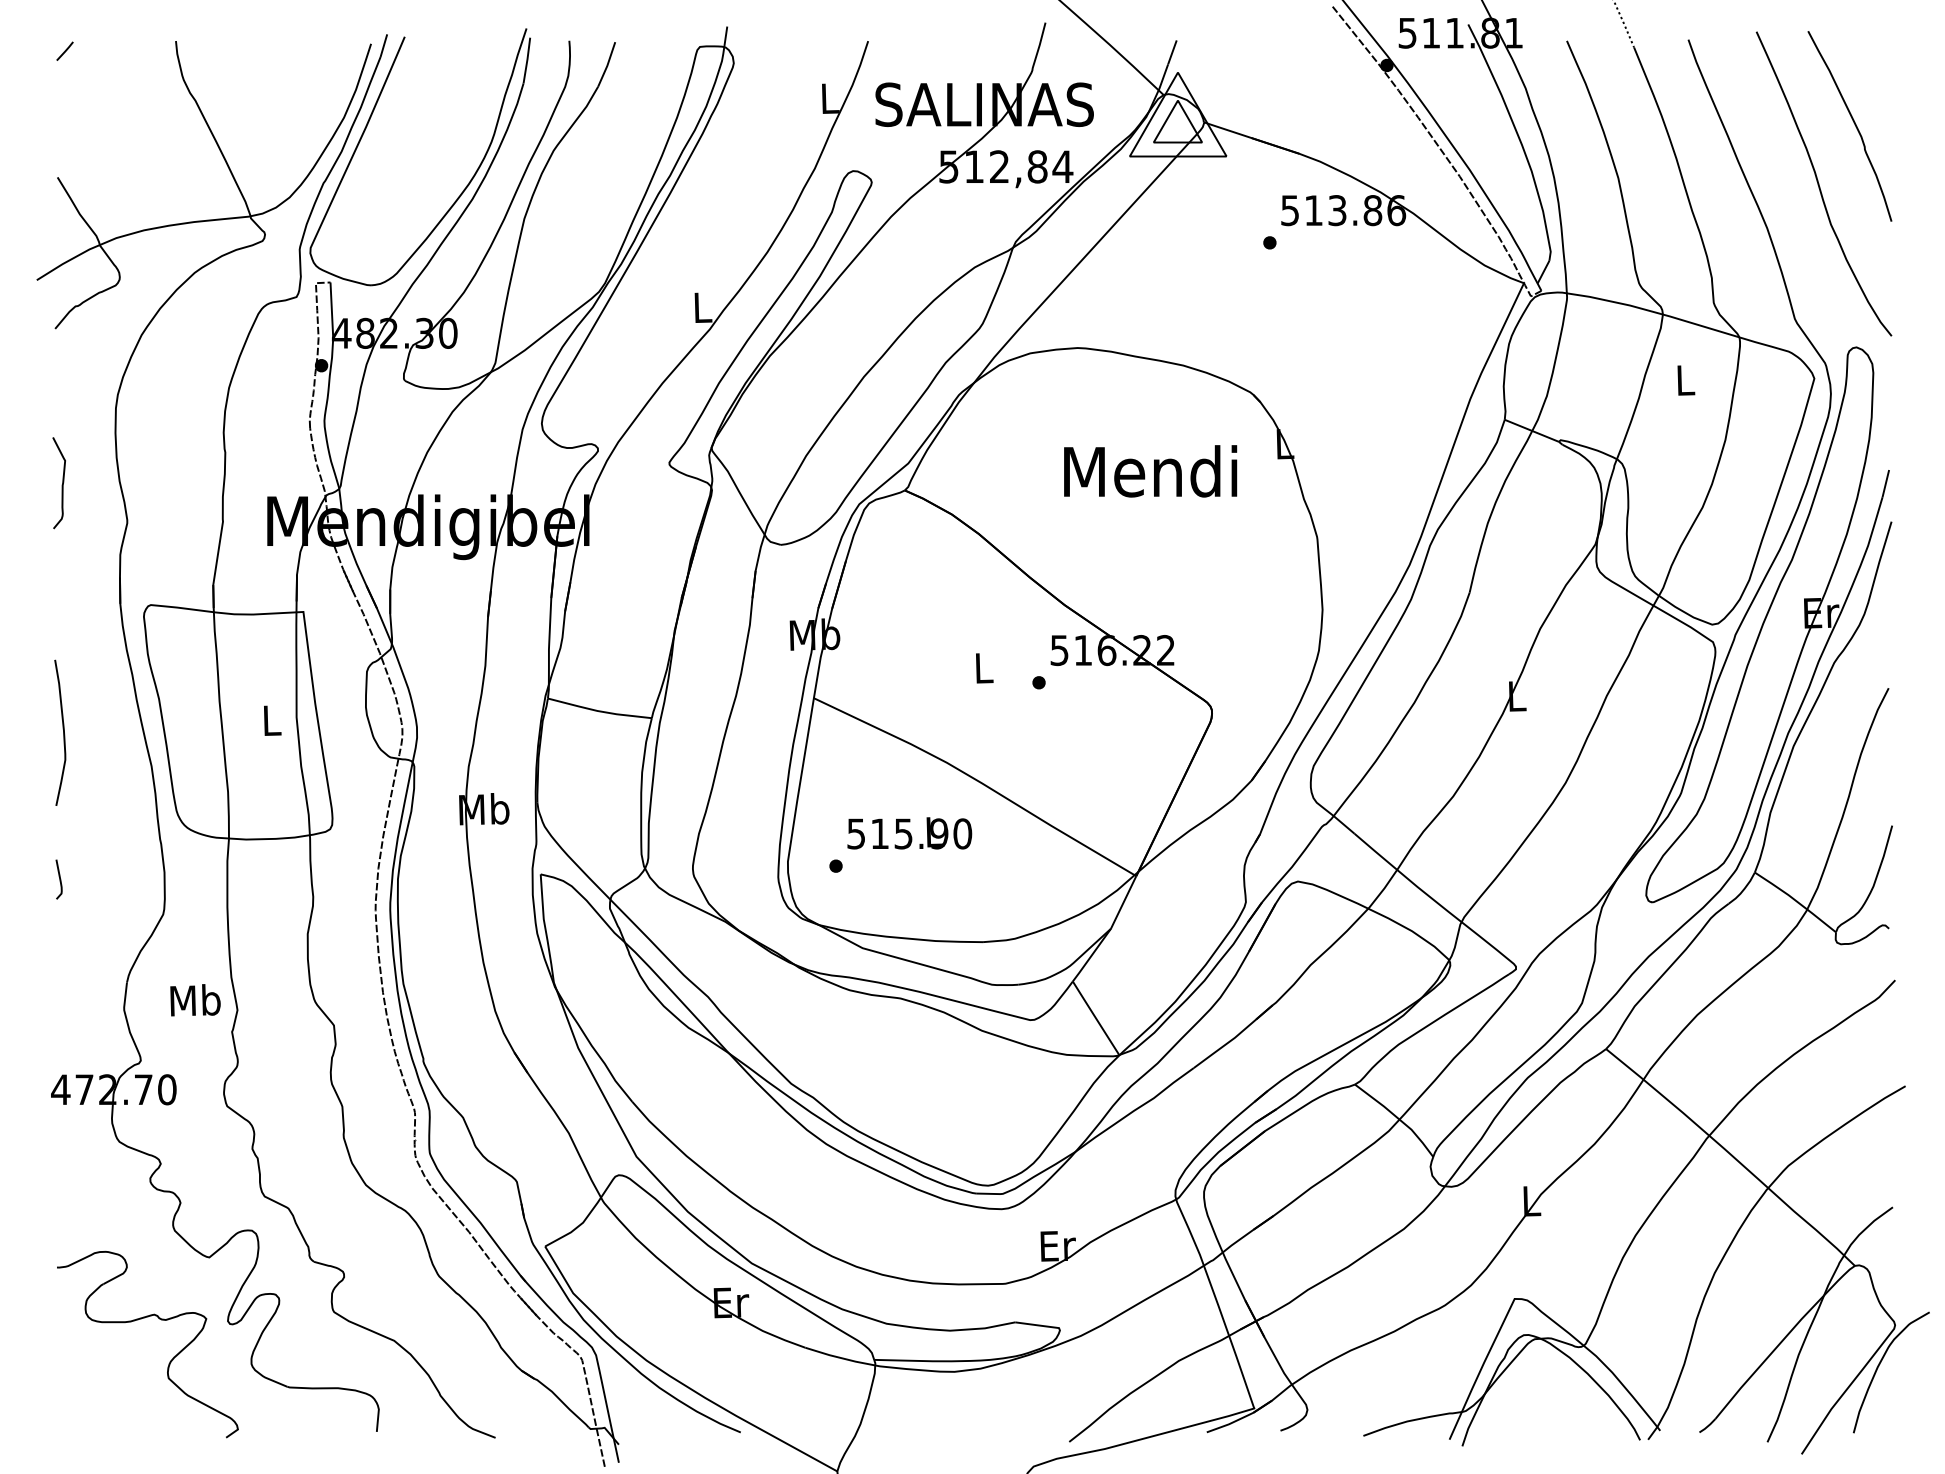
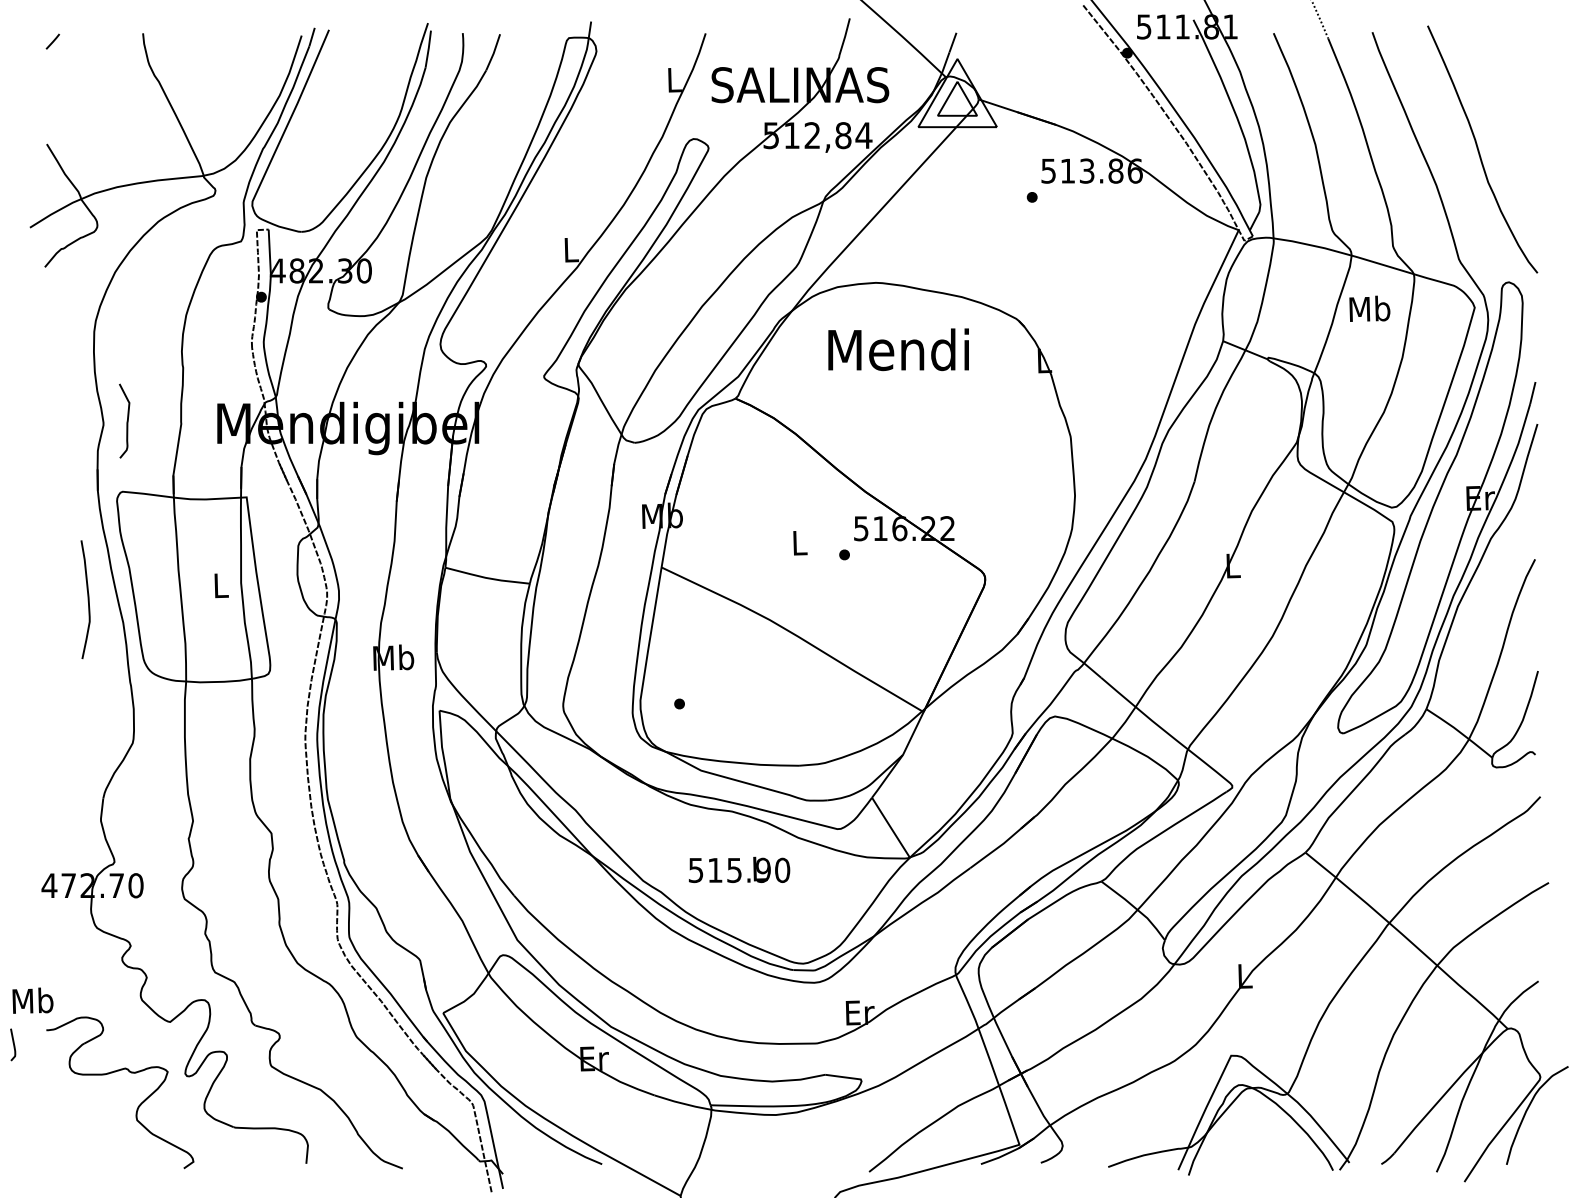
curve: (1853, 123) -> (1506, 100), removed
text: (1685, 379) -> (1370, 308), L -> Mb
text: (1150, 471) -> (898, 349), moved
curve: (61, 485) -> (126, 423), moved
curve: (63, 732) -> (88, 599), moved
text: (909, 833) -> (739, 870), moved
curve: (59, 879) -> (13, 1044), moved
text: (195, 1000) -> (32, 1000), moved

